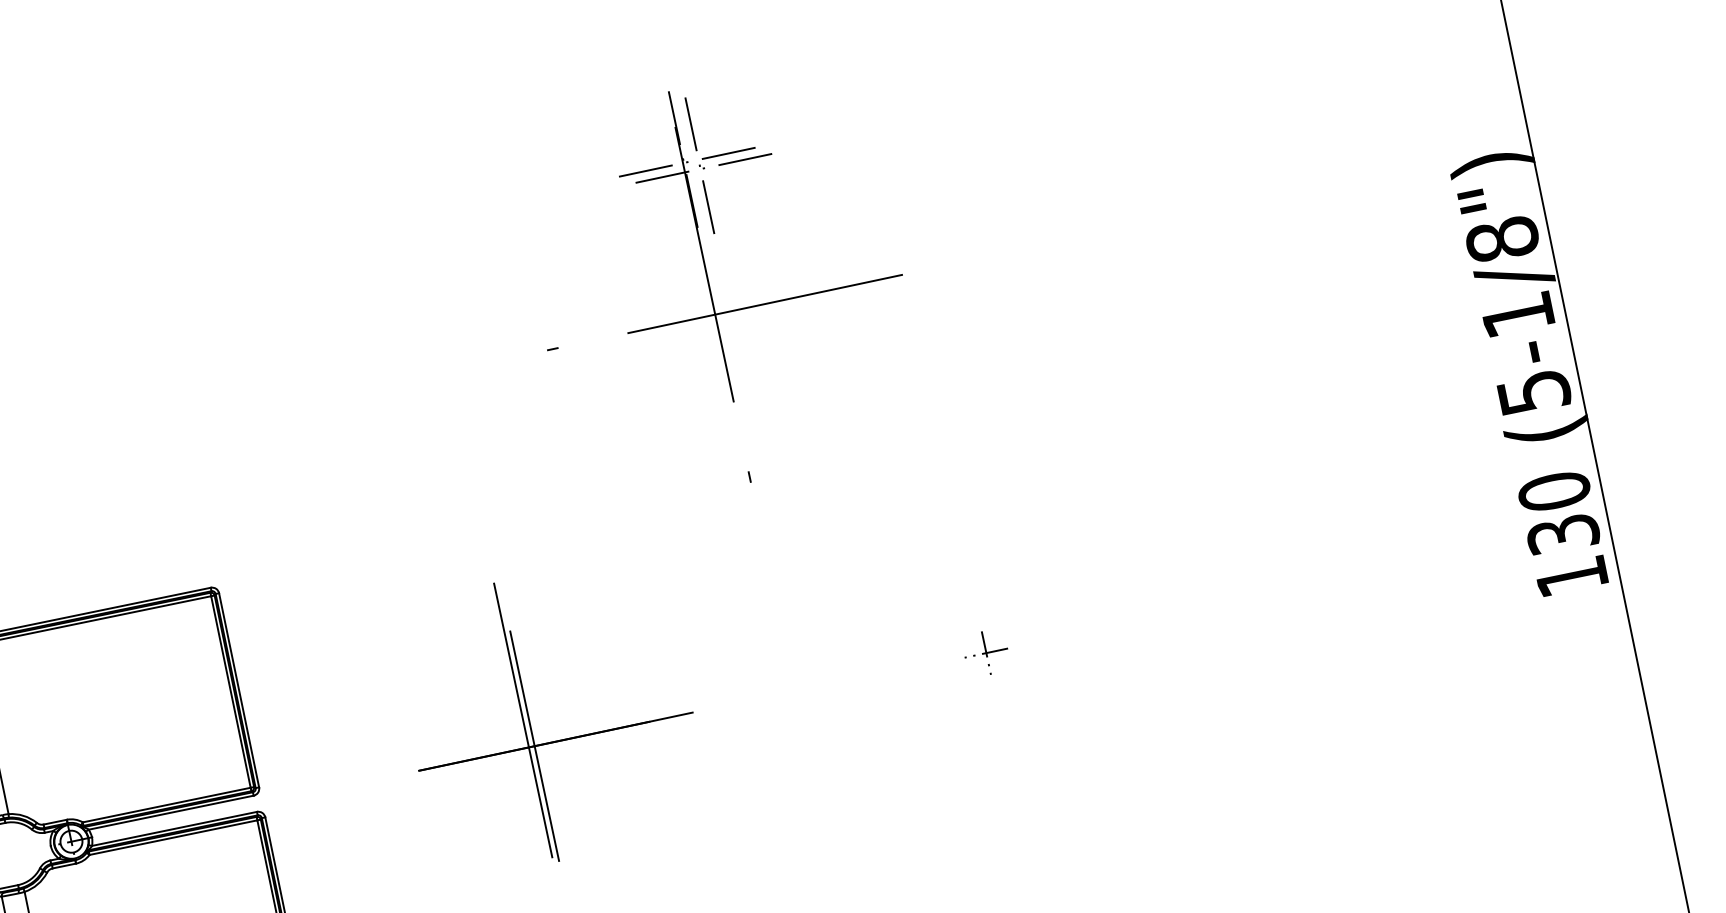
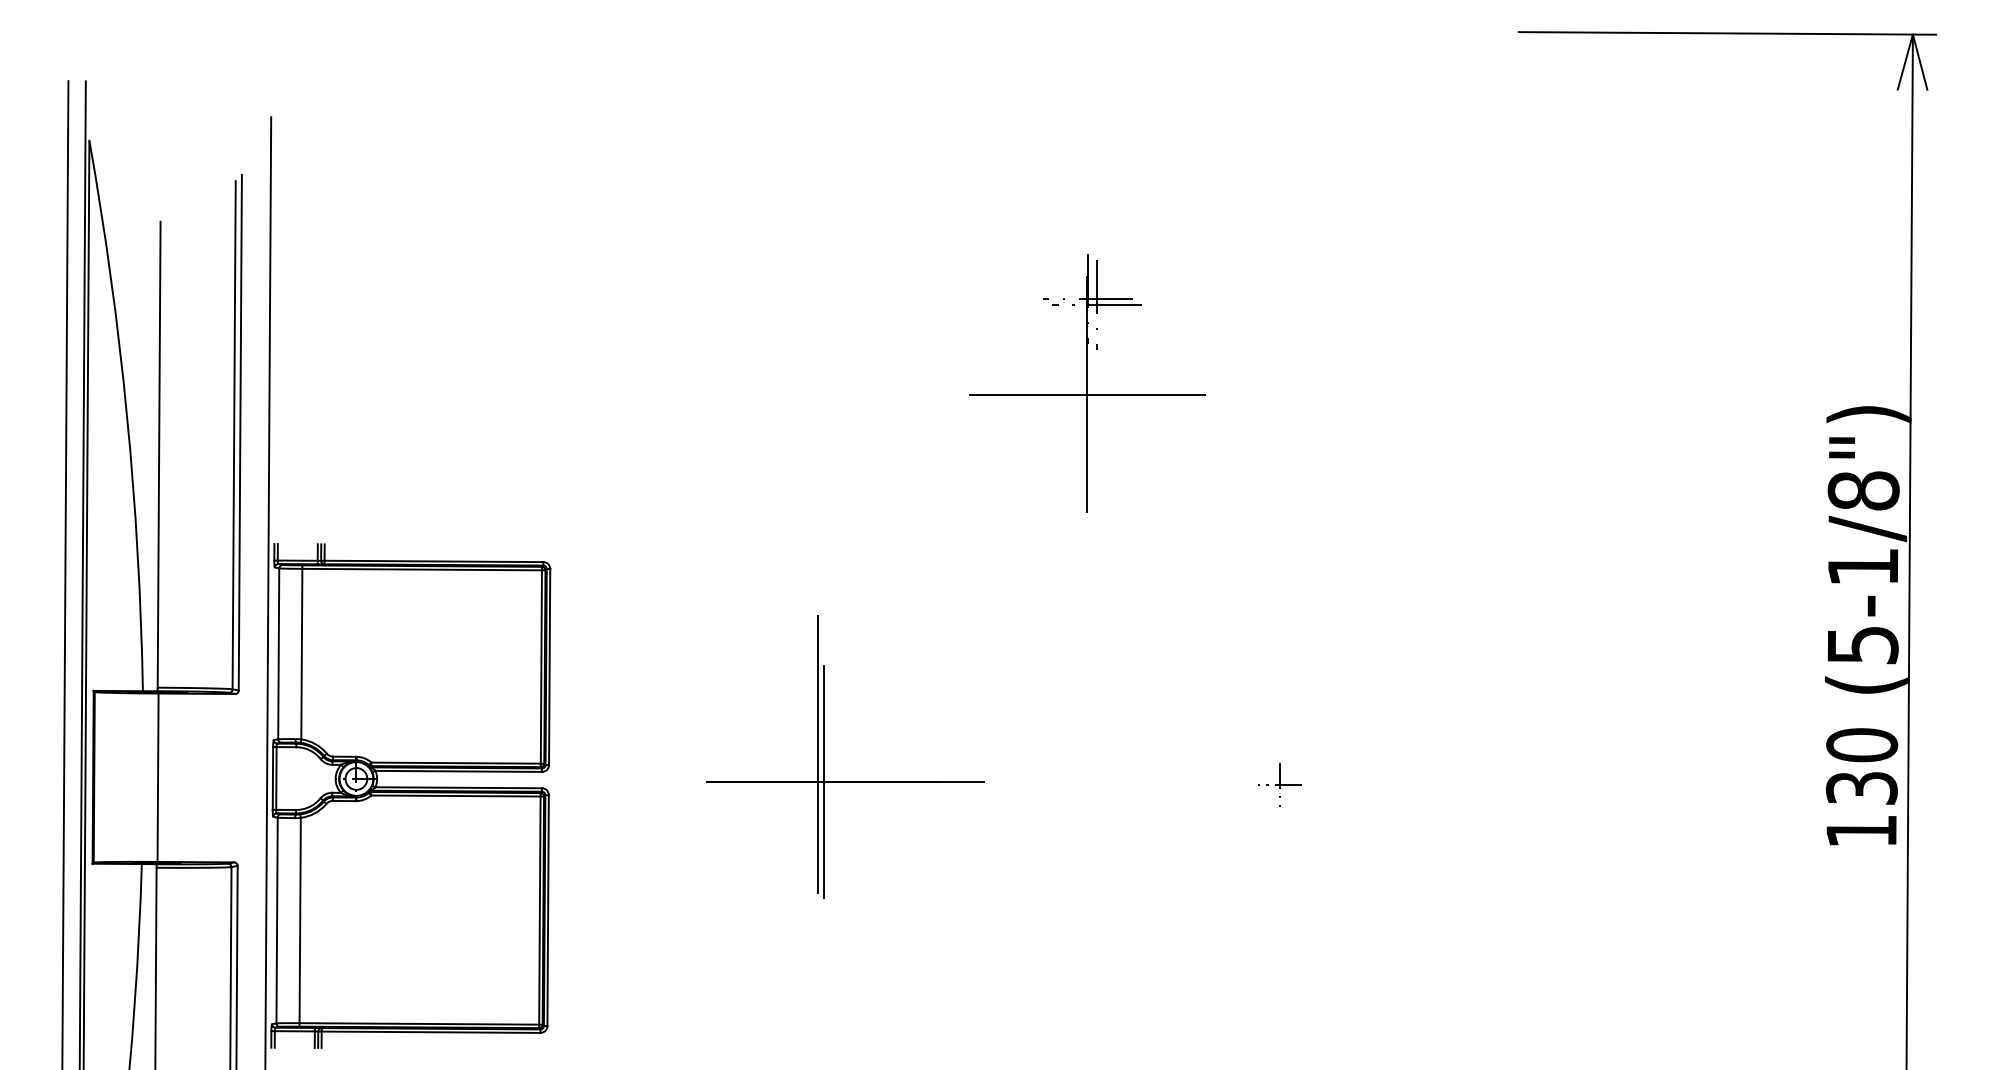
part: (711, 296) -> (1087, 383), size x0.62

